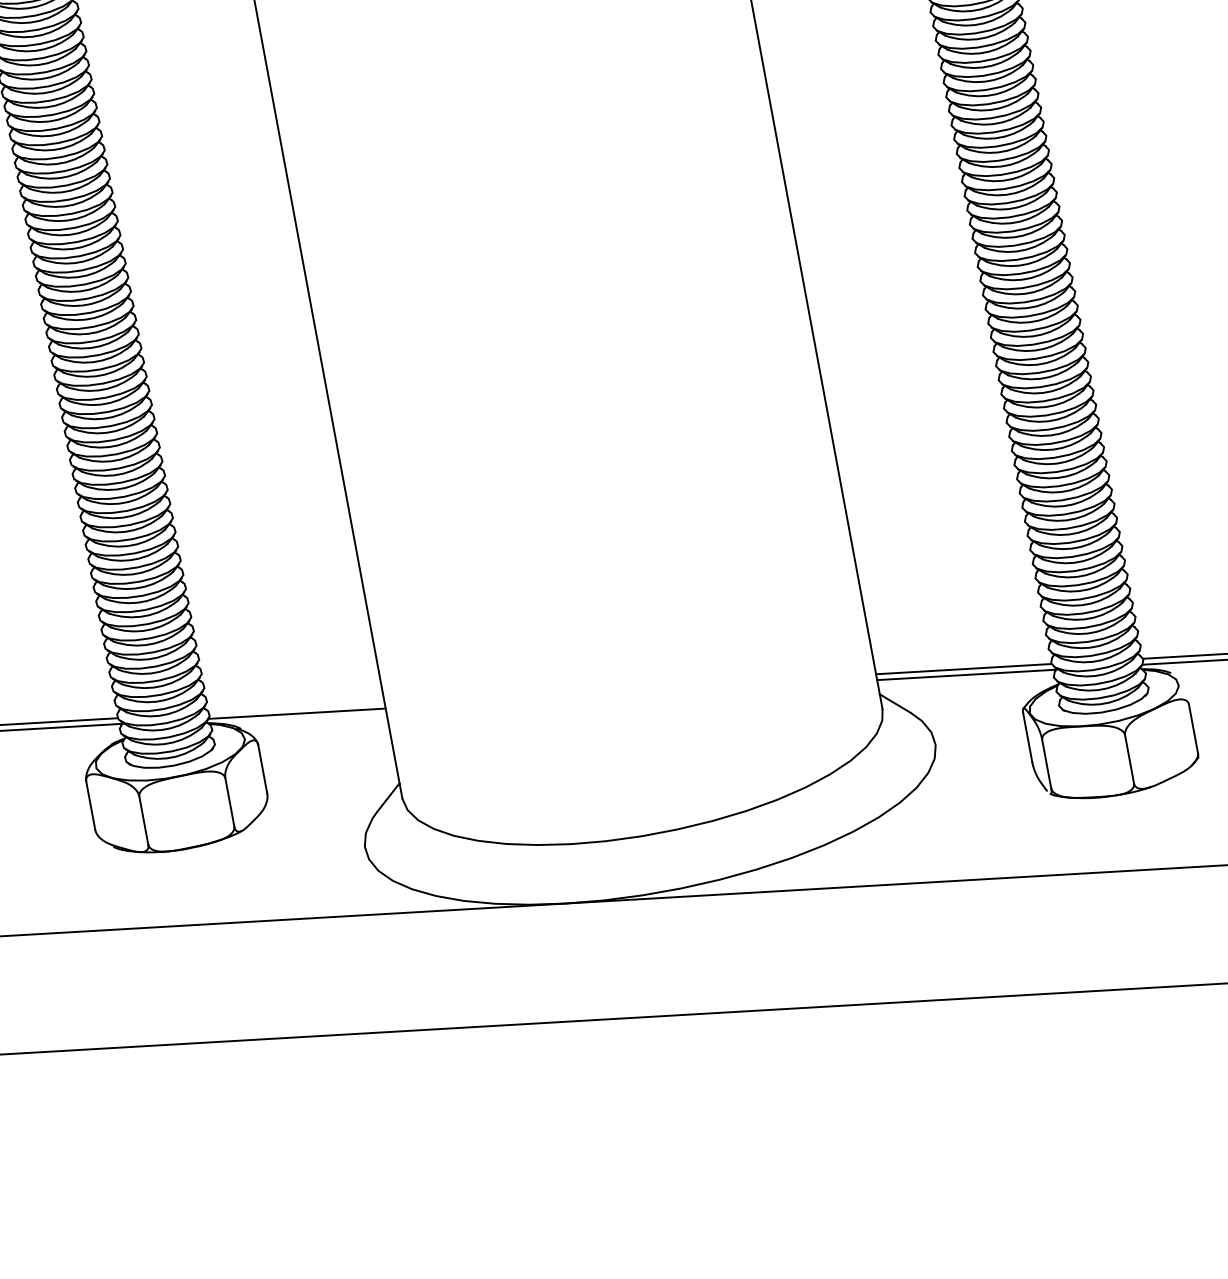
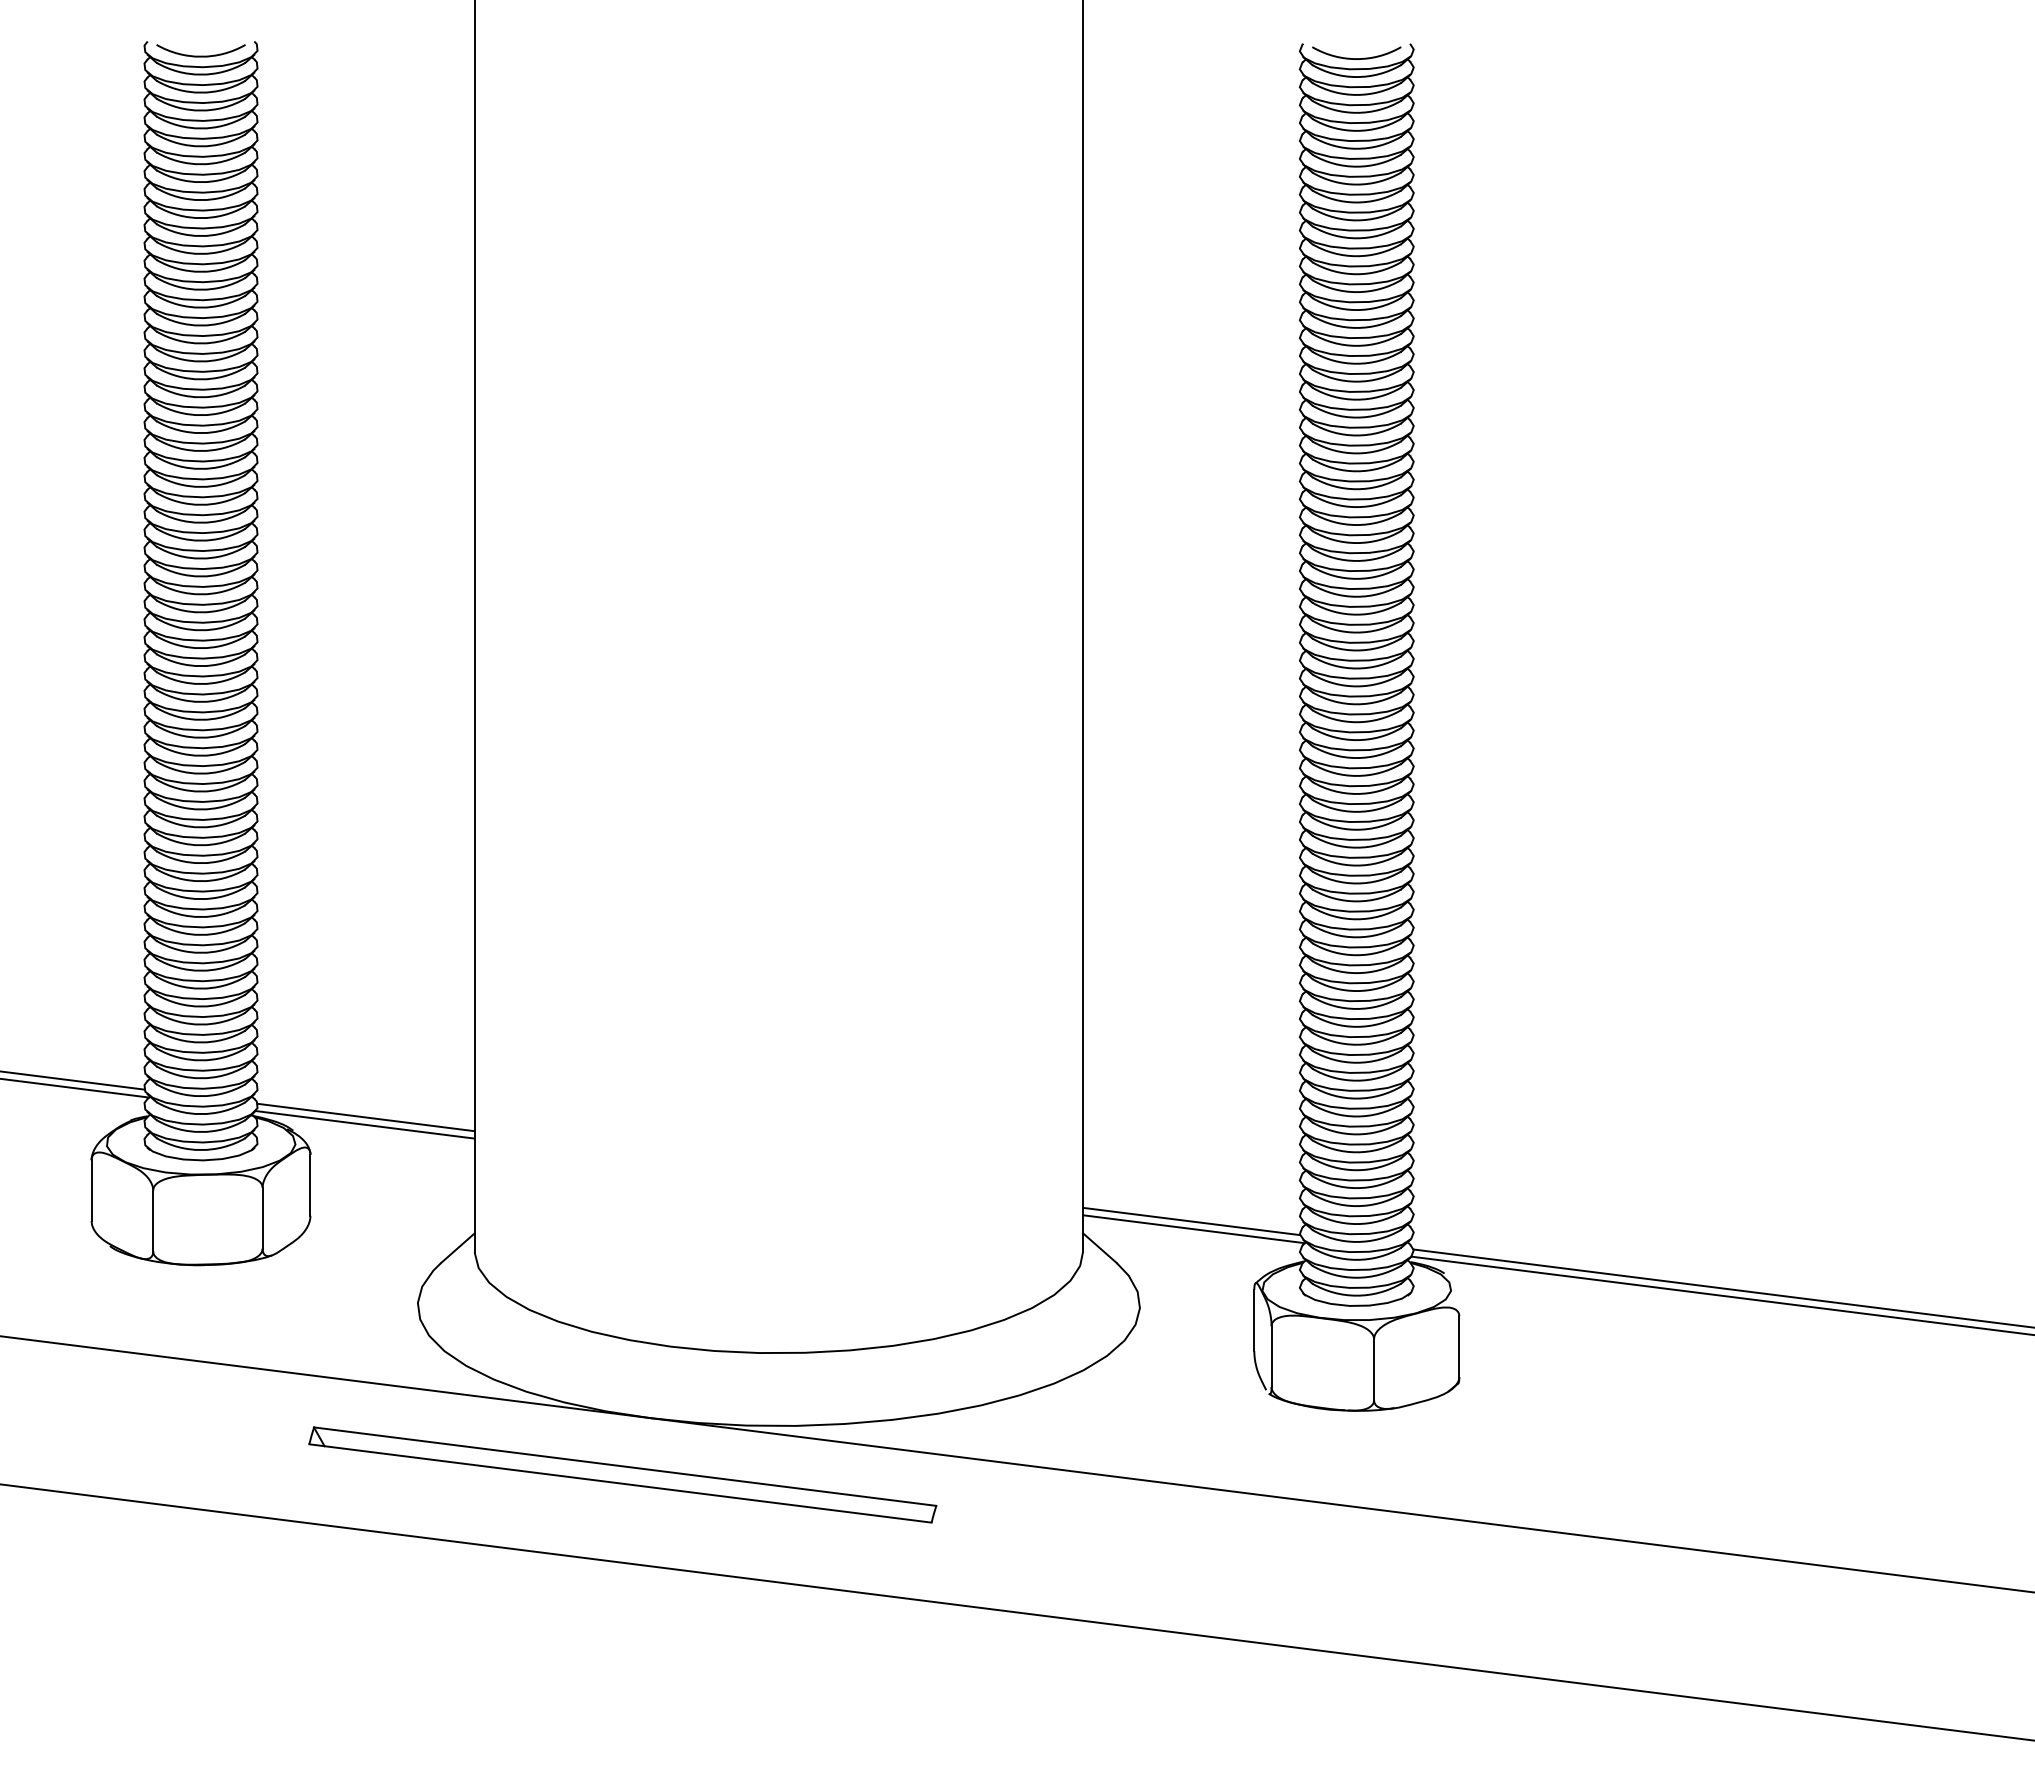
line: (296, 707) -> (365, 1117), added
part: (551, 952) -> (622, 1474), added

